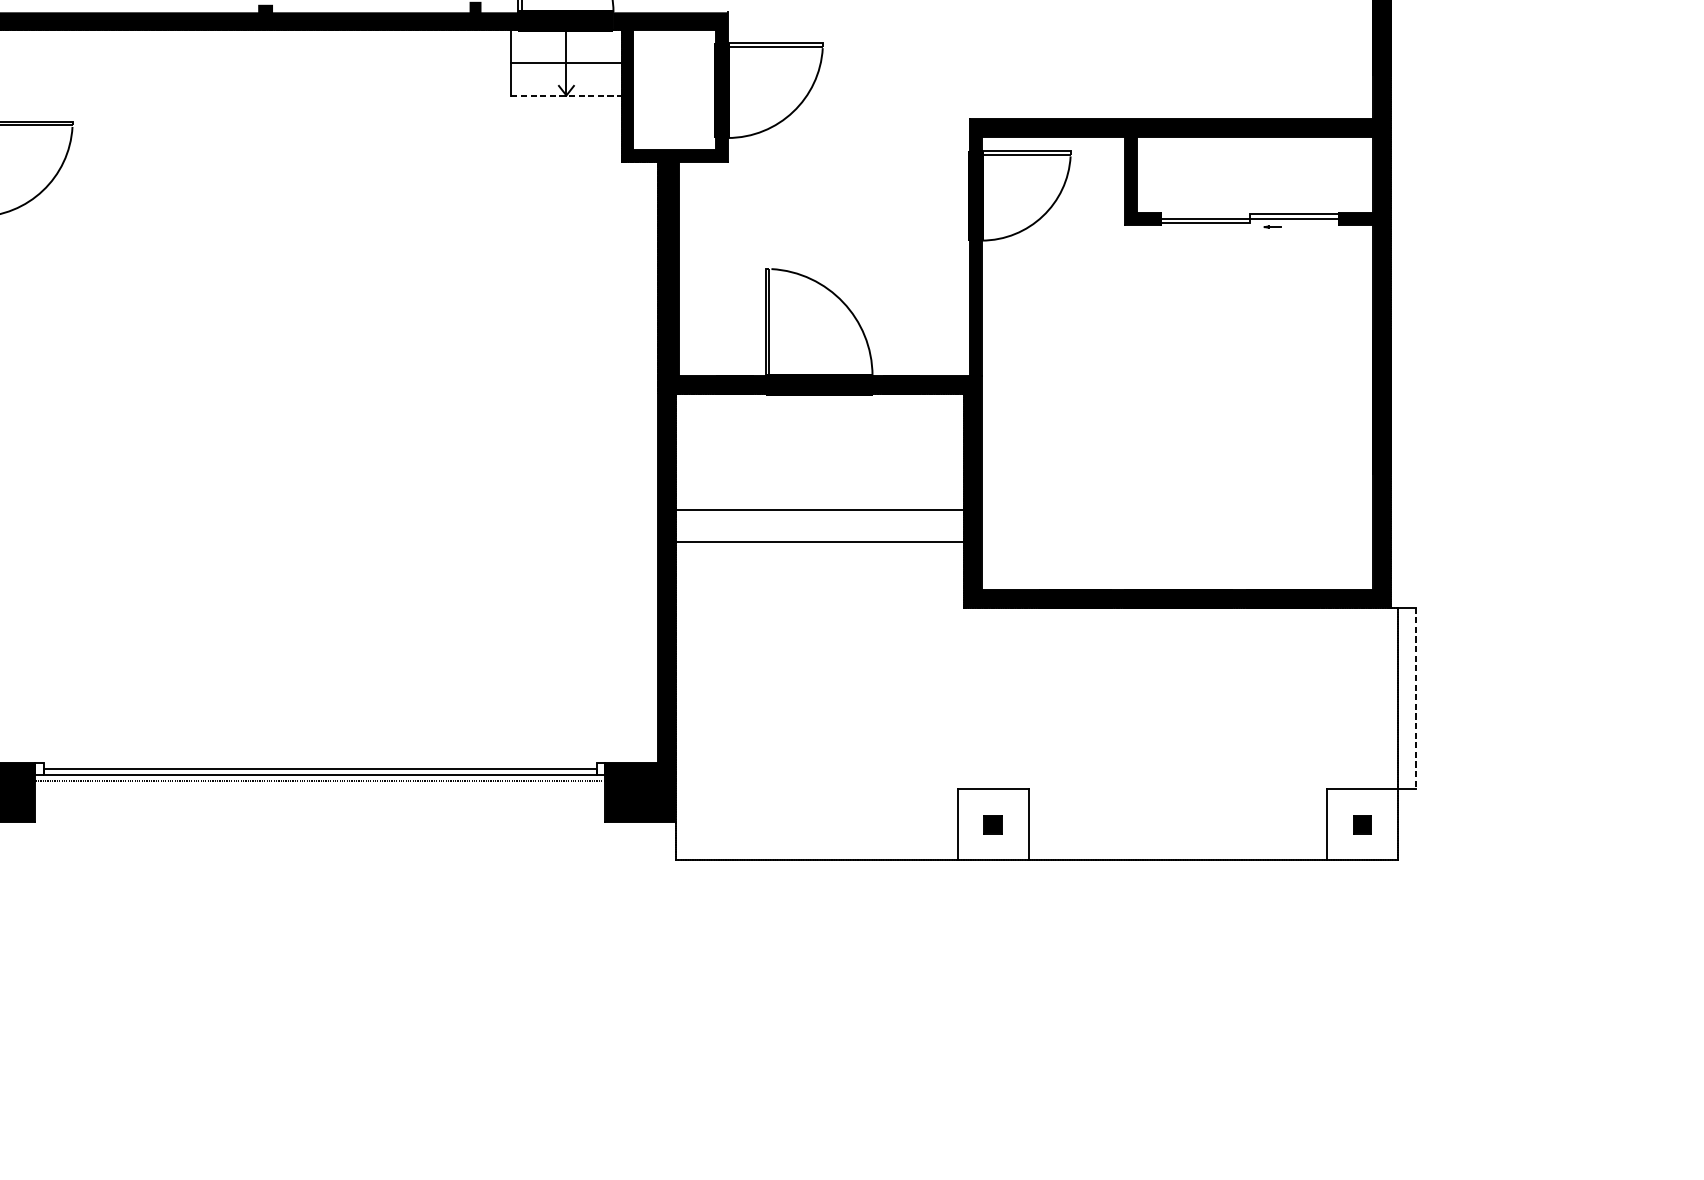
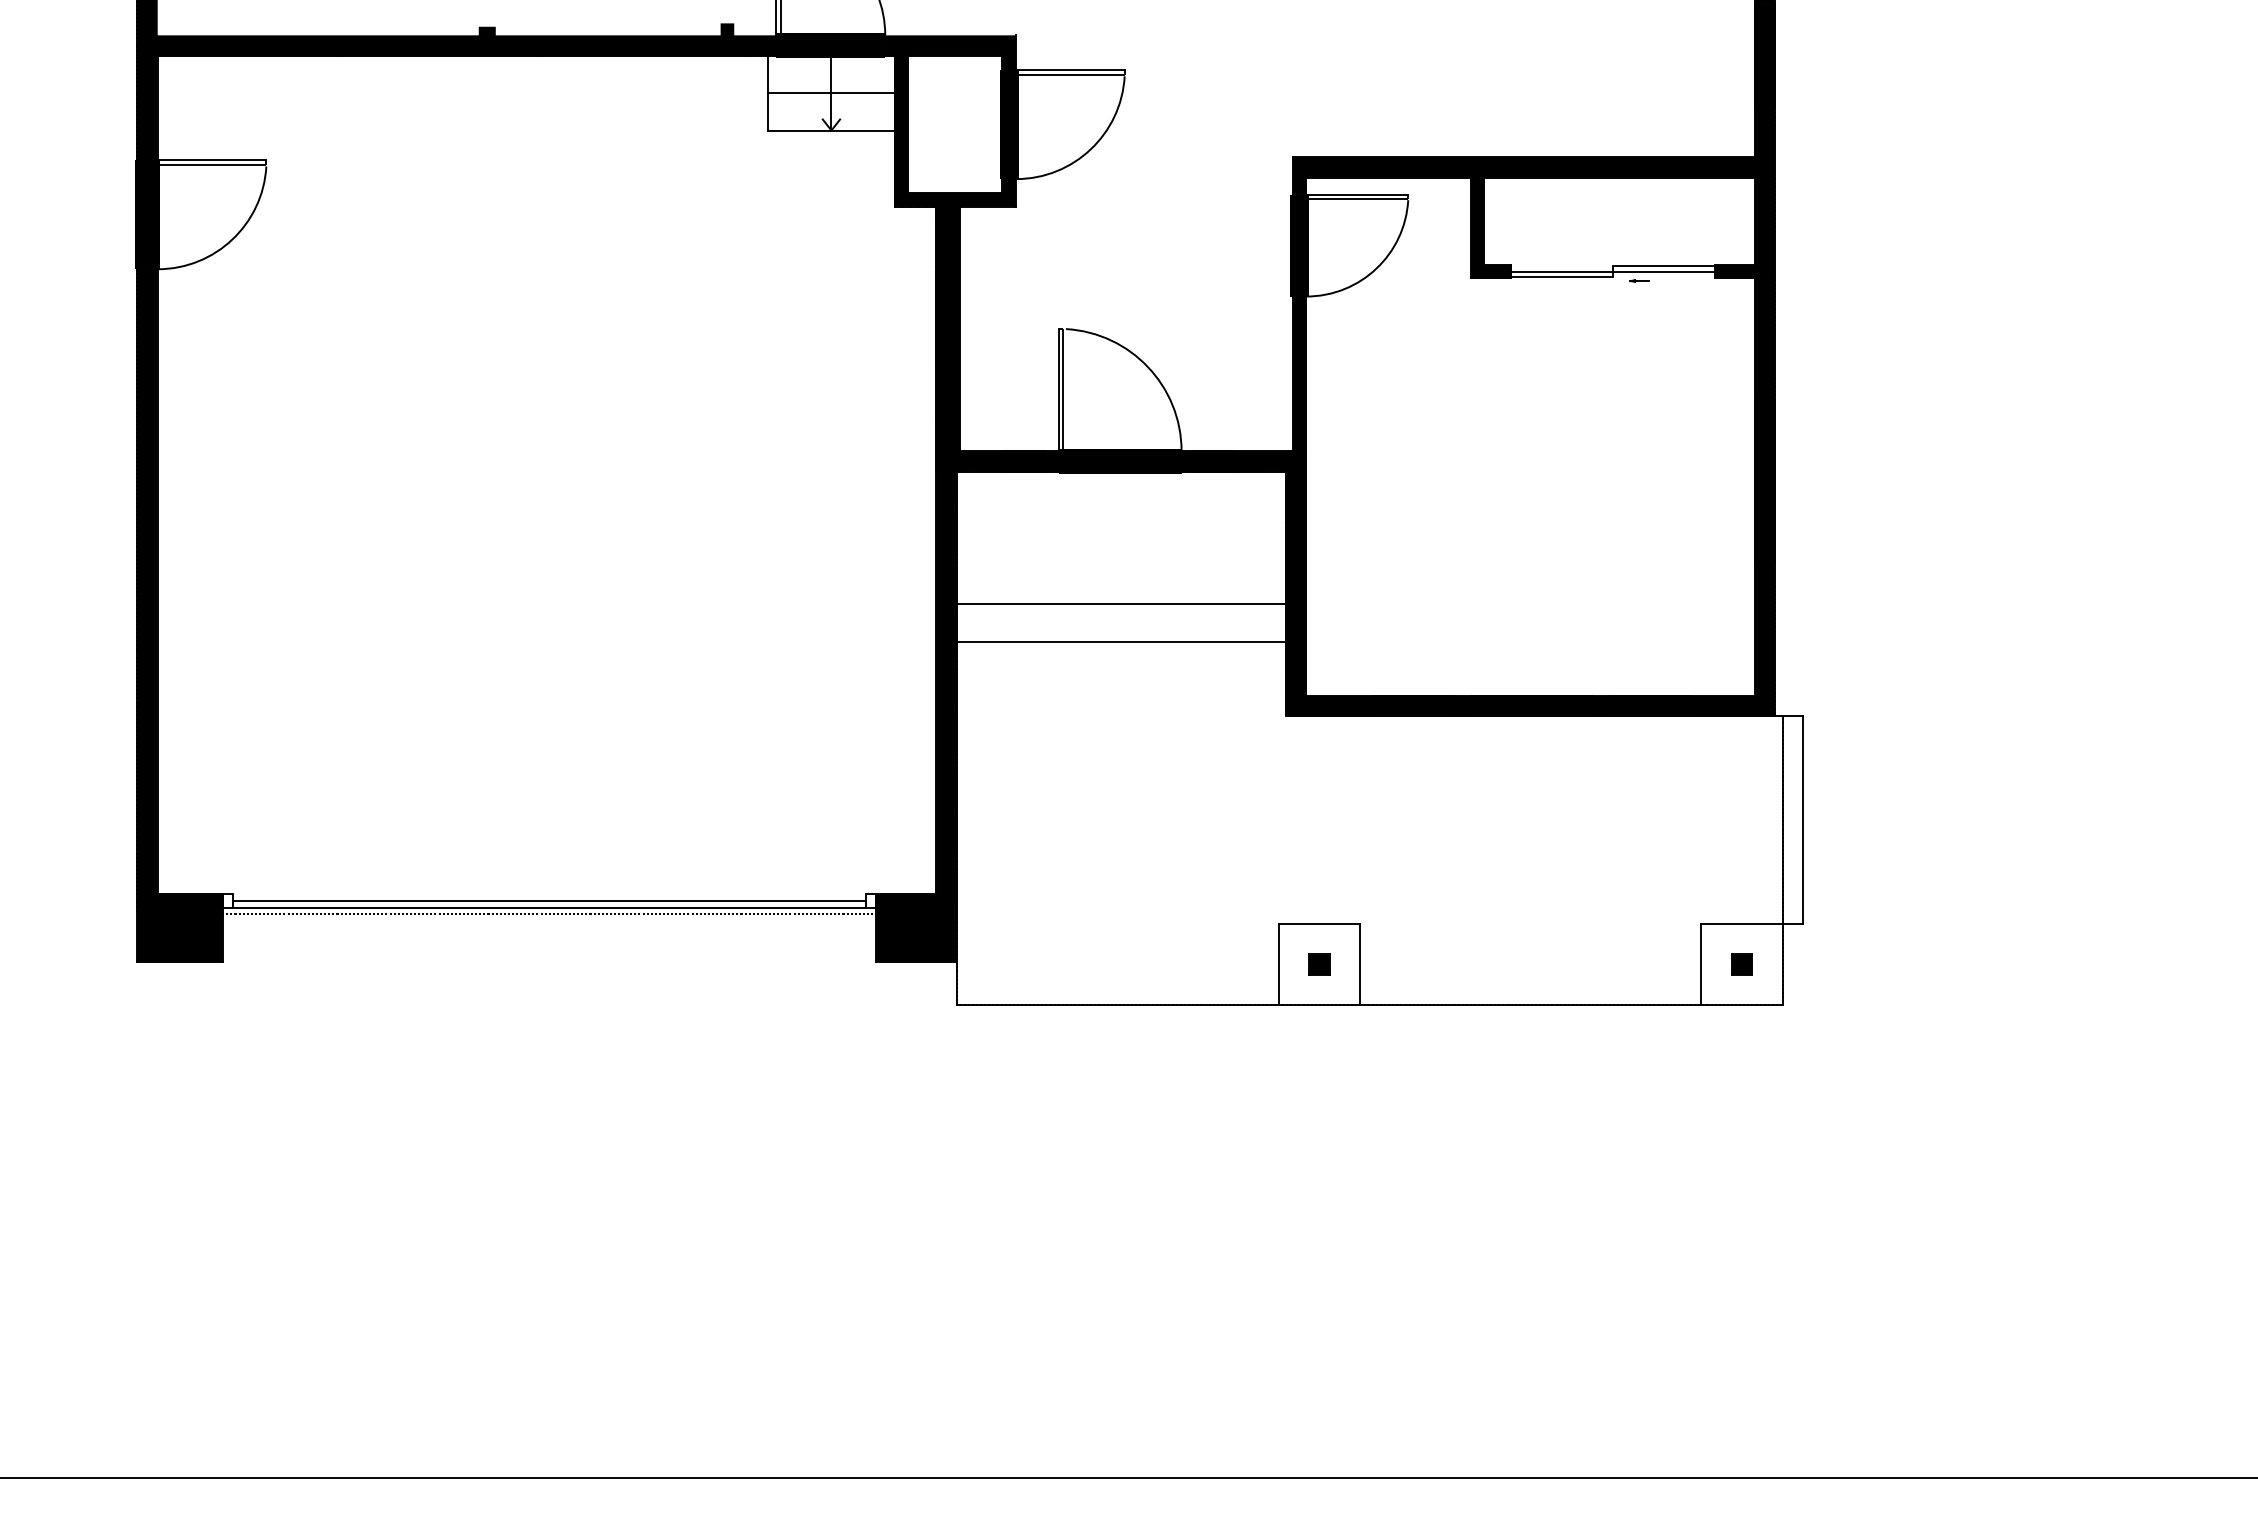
line: (566, 95) -> (831, 130), dashed -> solid
line: (1416, 698) -> (1803, 820), dashed -> solid

